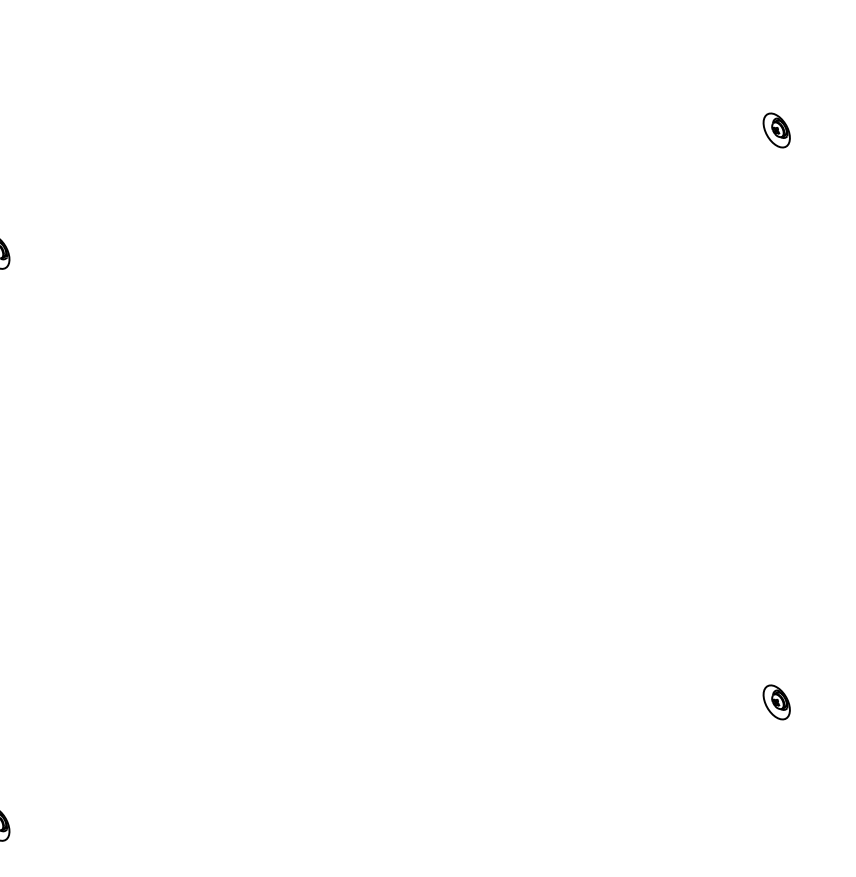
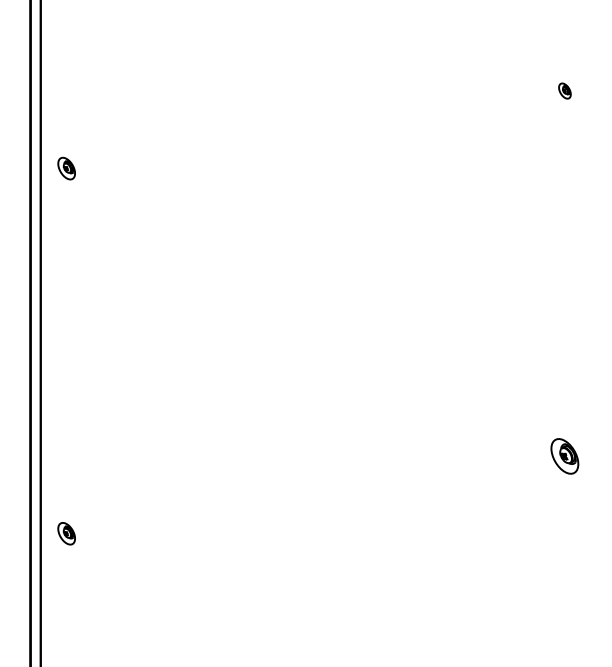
part: (776, 129) -> (564, 90), size x0.7
part: (776, 701) -> (564, 455), size x1.6

